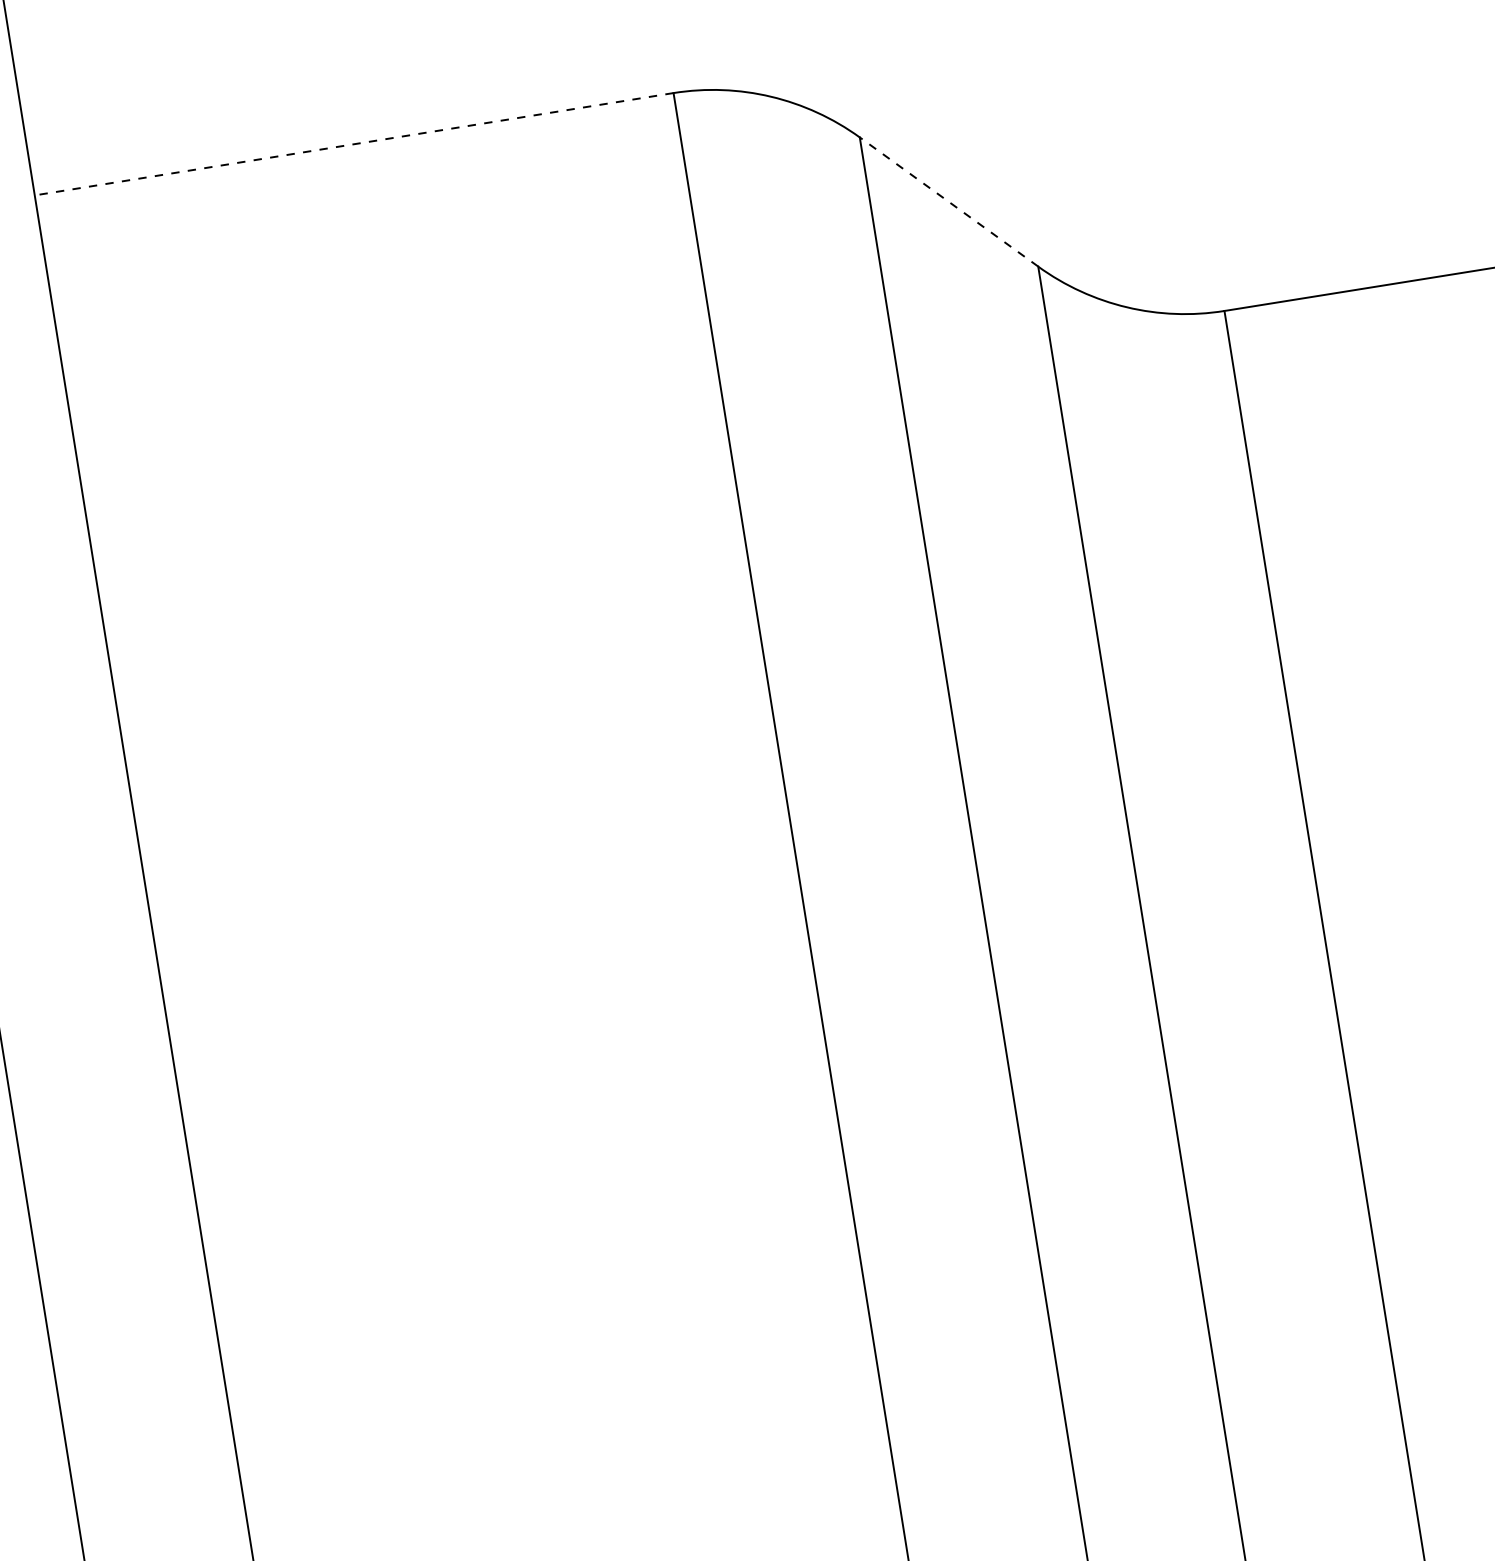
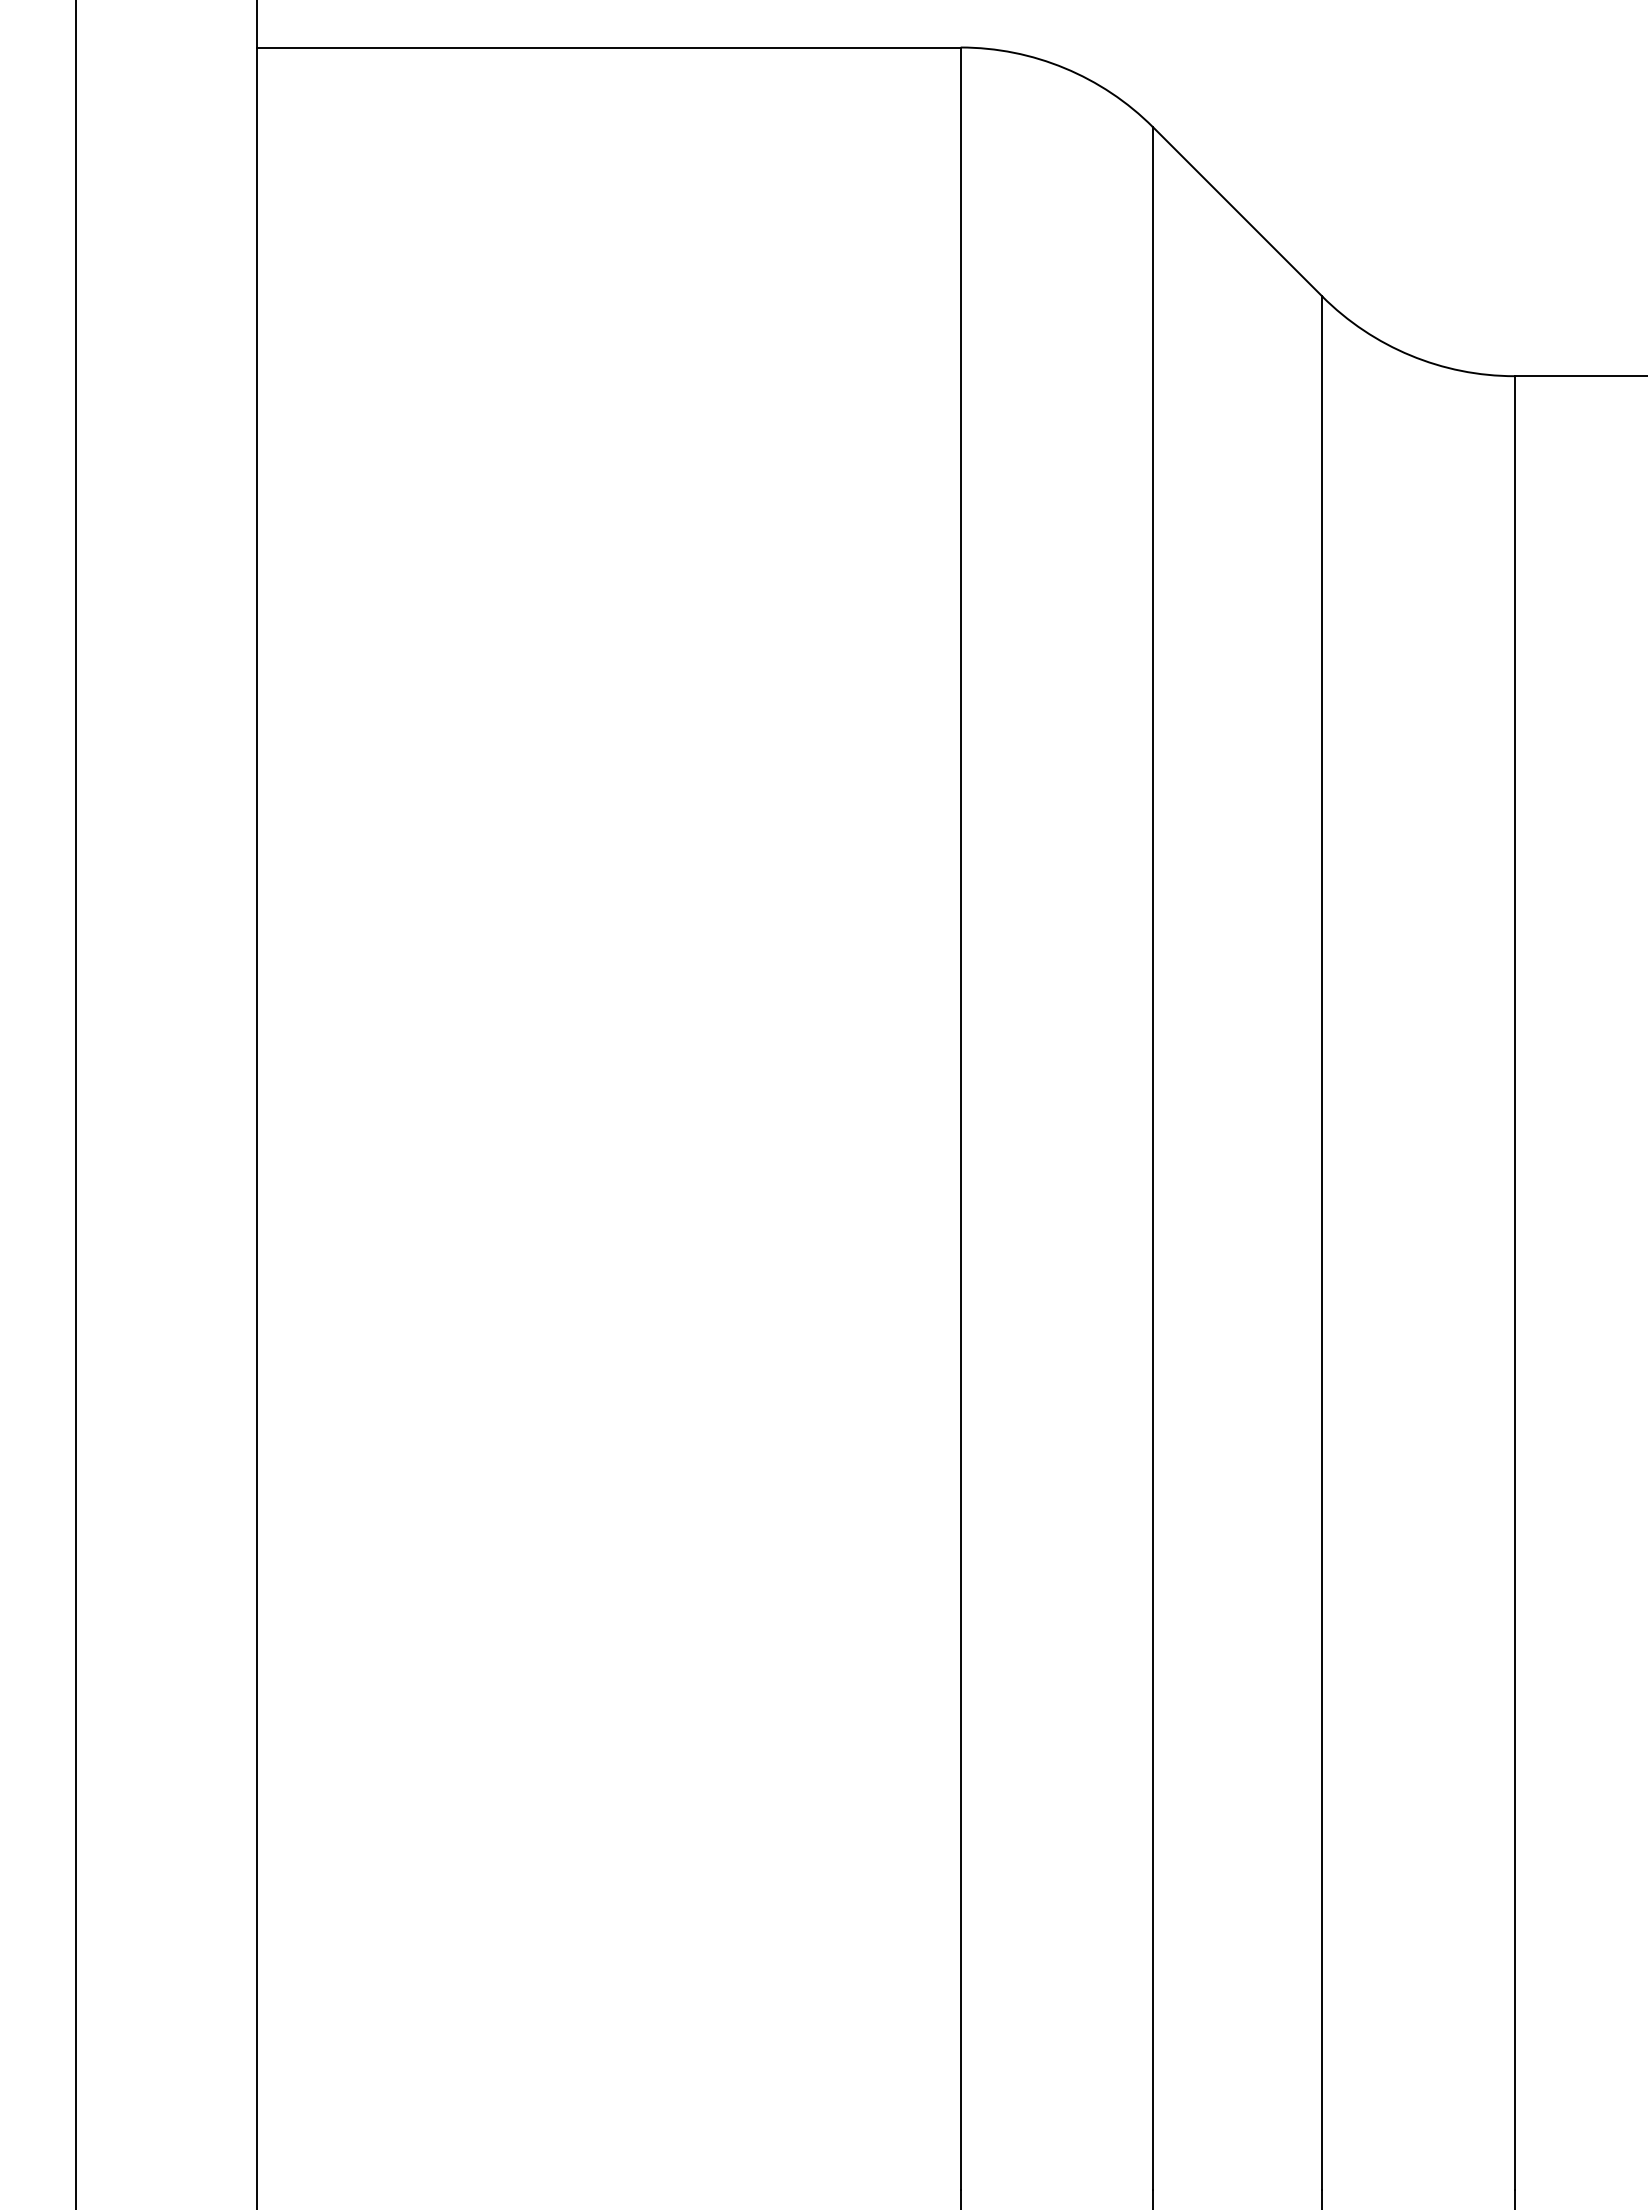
line: (353, 144) -> (608, 47), dashed -> solid
line: (948, 201) -> (1237, 211), dashed -> solid

